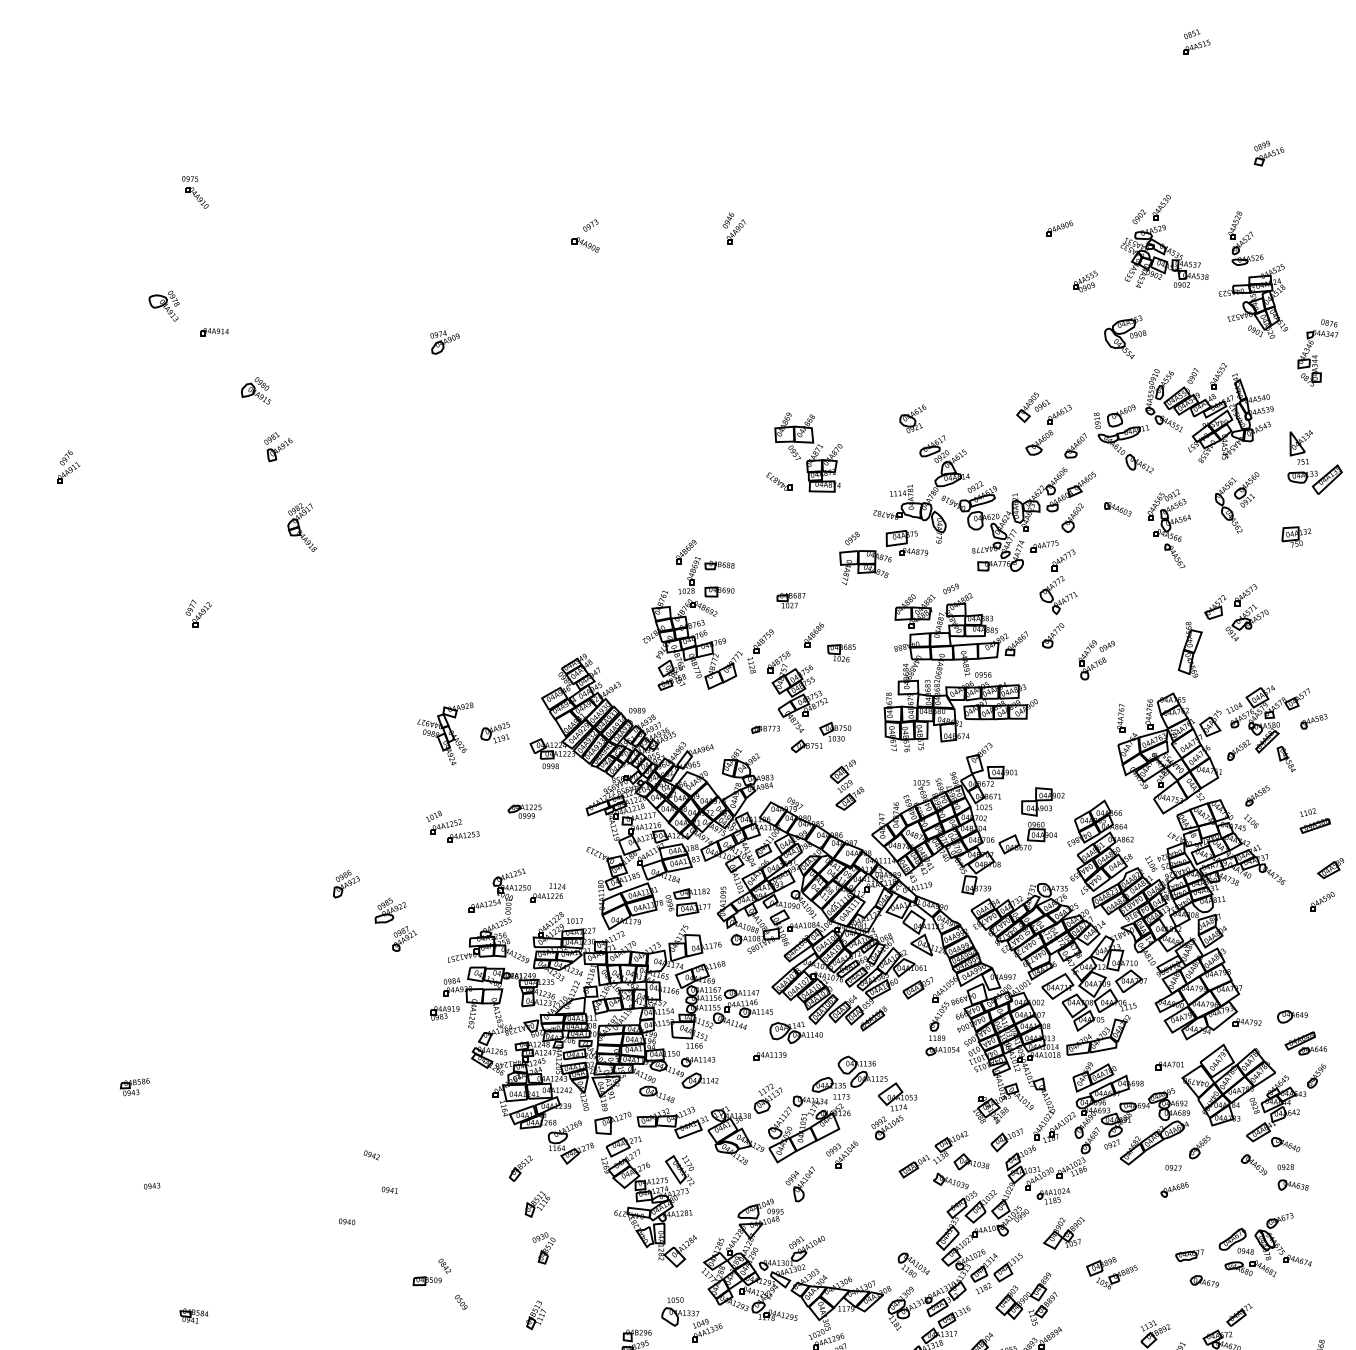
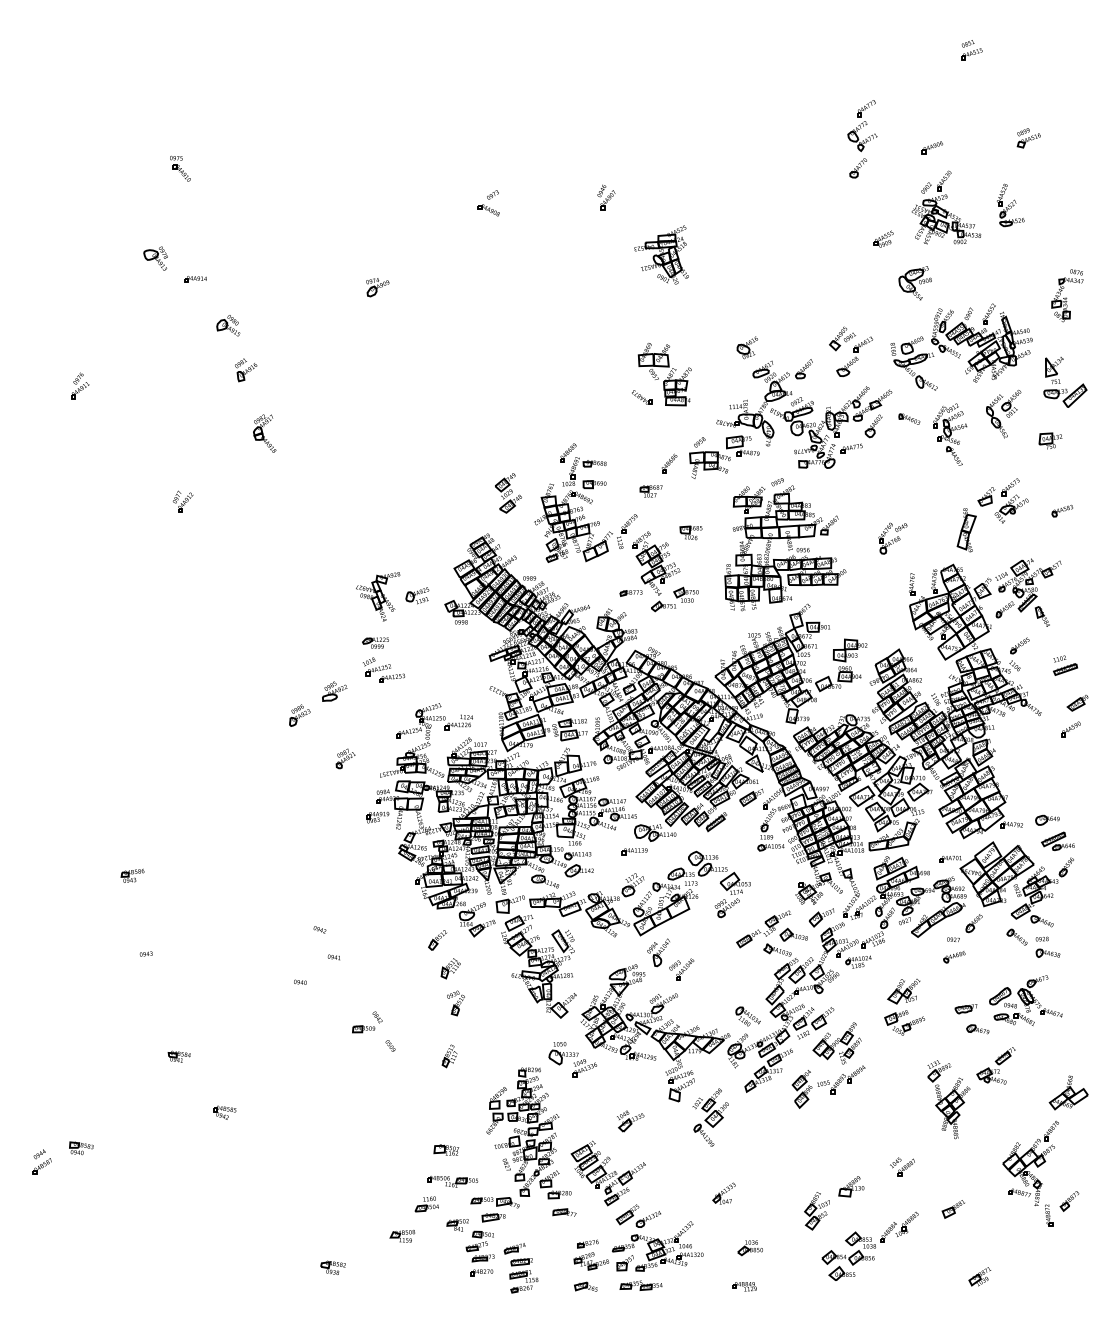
part: (1059, 228) -> (932, 147), moved
part: (1253, 300) -> (661, 254), moved
part: (1074, 446) -> (803, 369), moved
part: (1058, 599) -> (862, 139), moved
part: (814, 634) -> (669, 463), moved
part: (1313, 722) -> (1062, 511), moved
part: (847, 785) -> (508, 493), moved
part: (524, 810) -> (375, 642), moved
part: (390, 910) -> (334, 691), moved
part: (841, 1154) -> (681, 969), moved
part: (1063, 1233) -> (903, 991), moved

